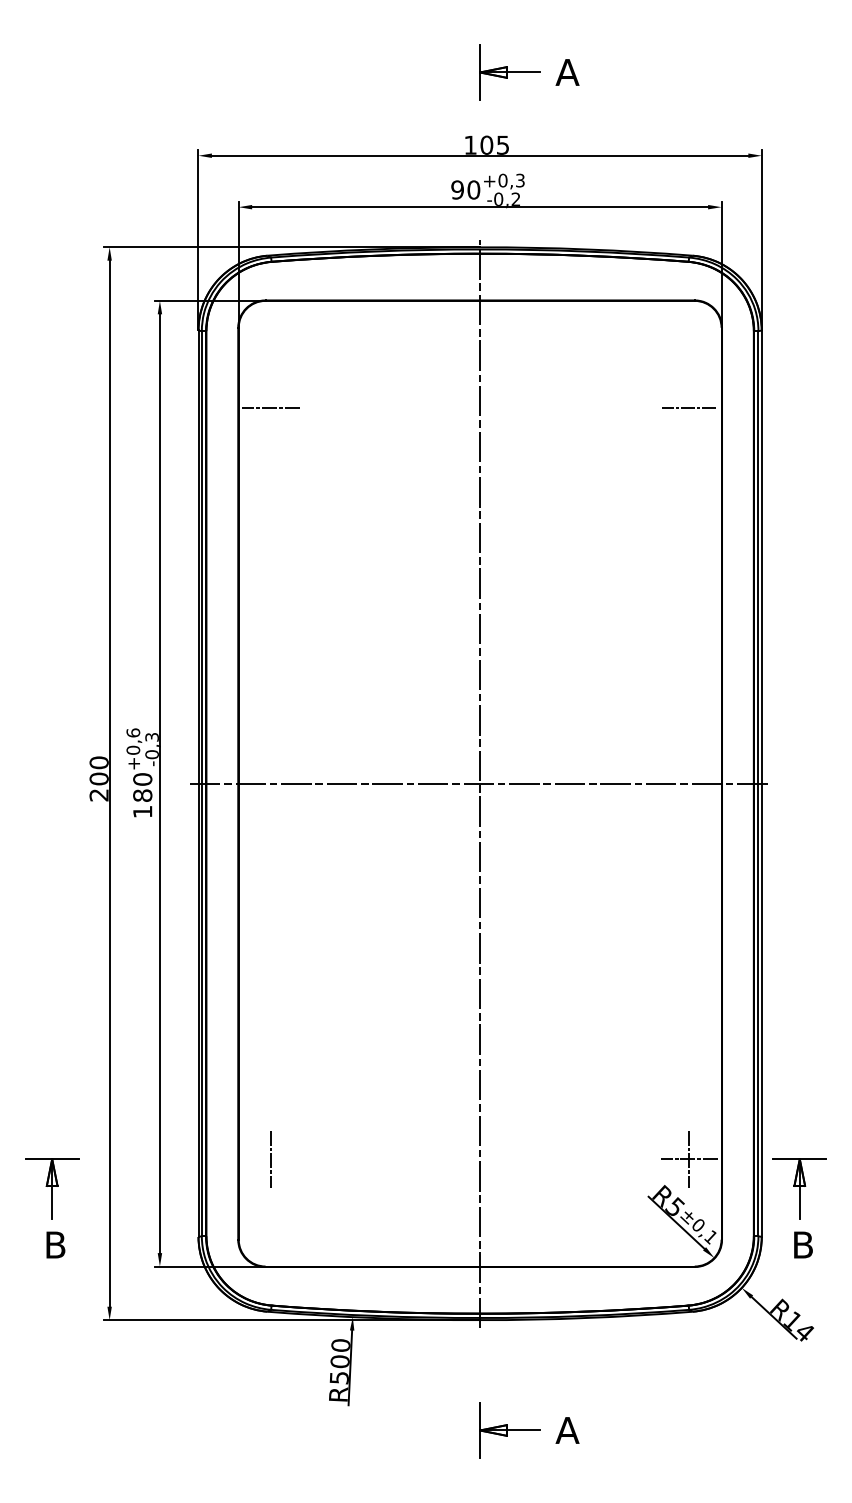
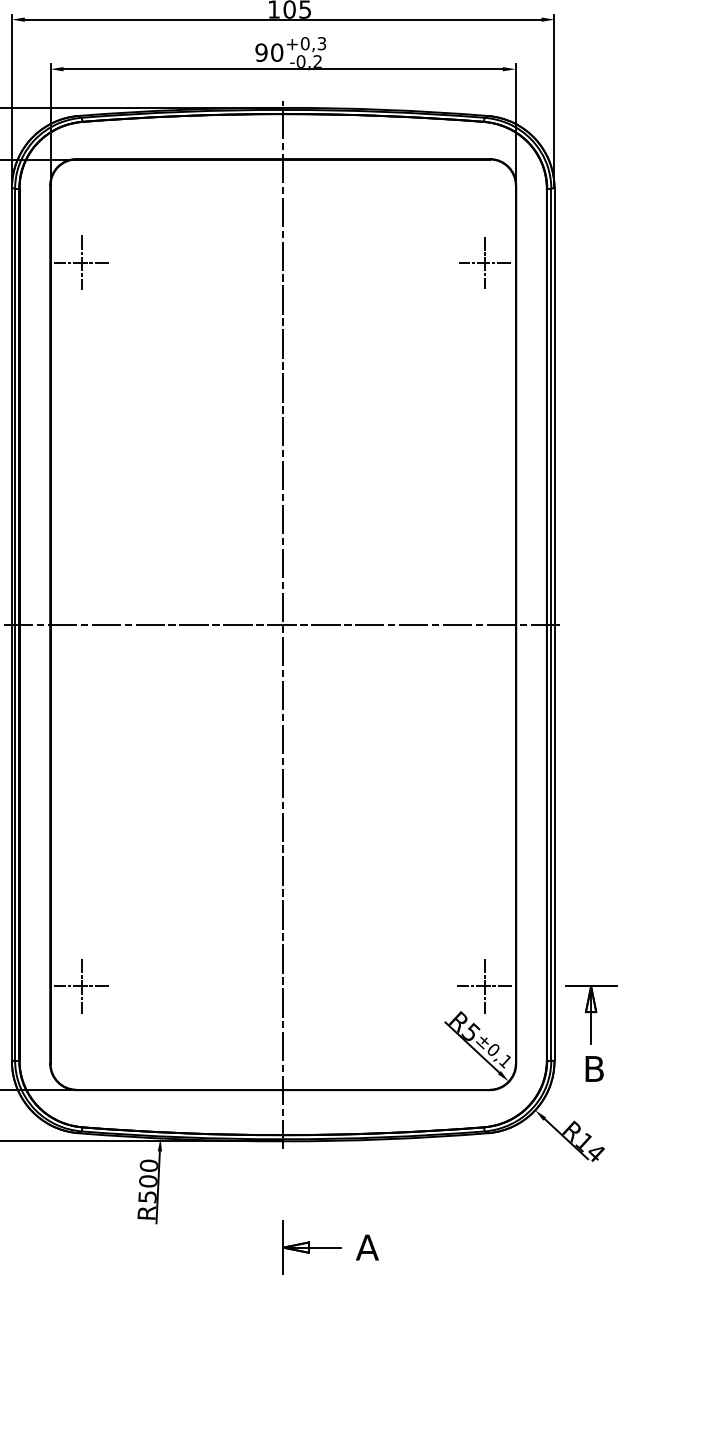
line: (270, 407) -> (81, 262), added
line: (689, 408) -> (484, 263), added
line: (270, 1159) -> (81, 986), added

